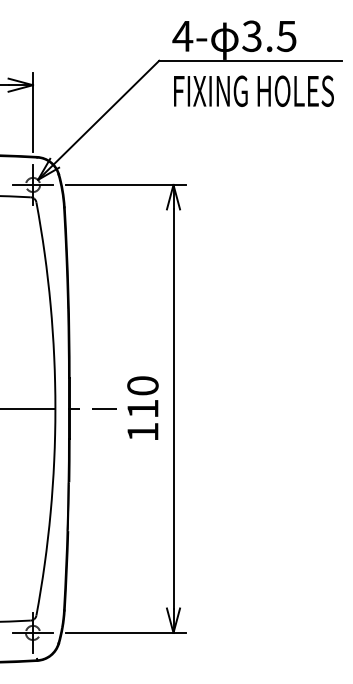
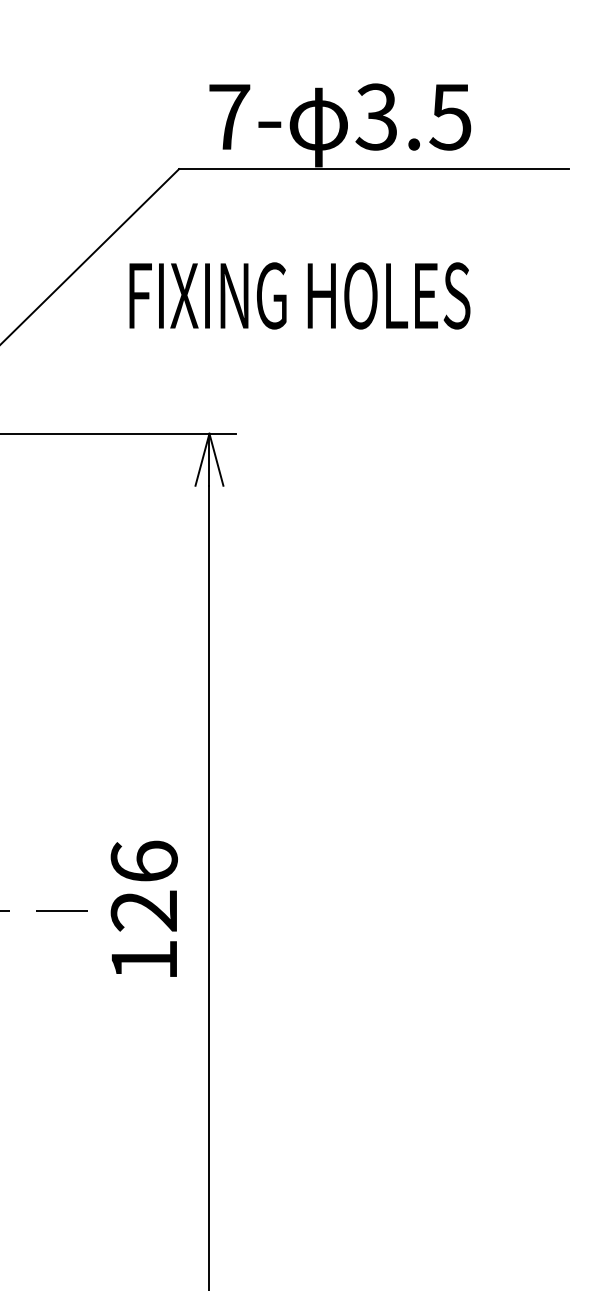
text: (182, 36) -> (228, 117), 4- -> 7-
text: (253, 90) -> (298, 294), moved
text: (142, 397) -> (143, 886), 110 -> 126

